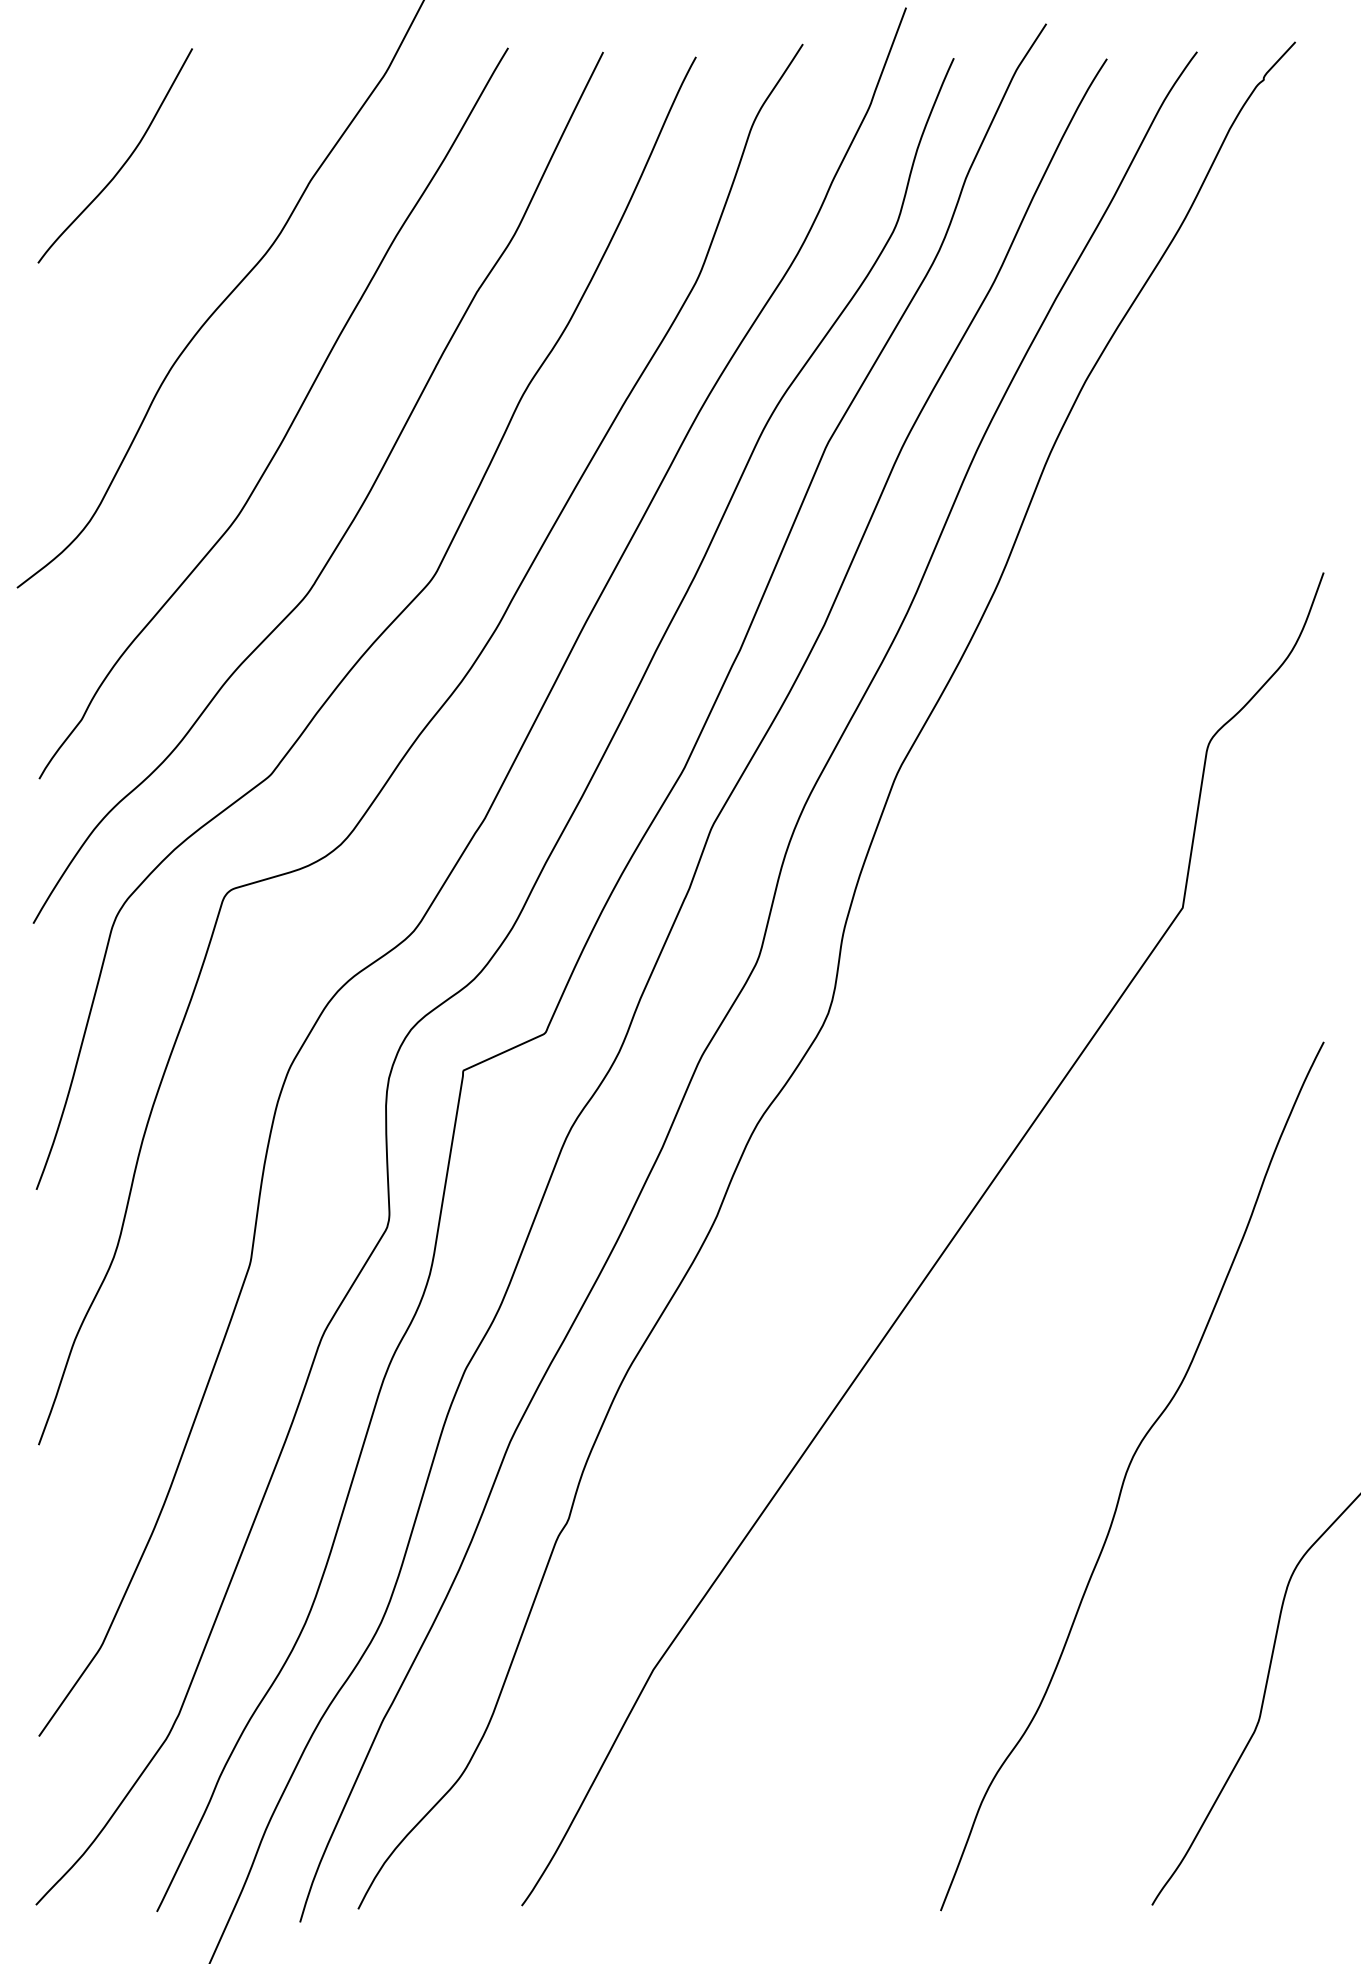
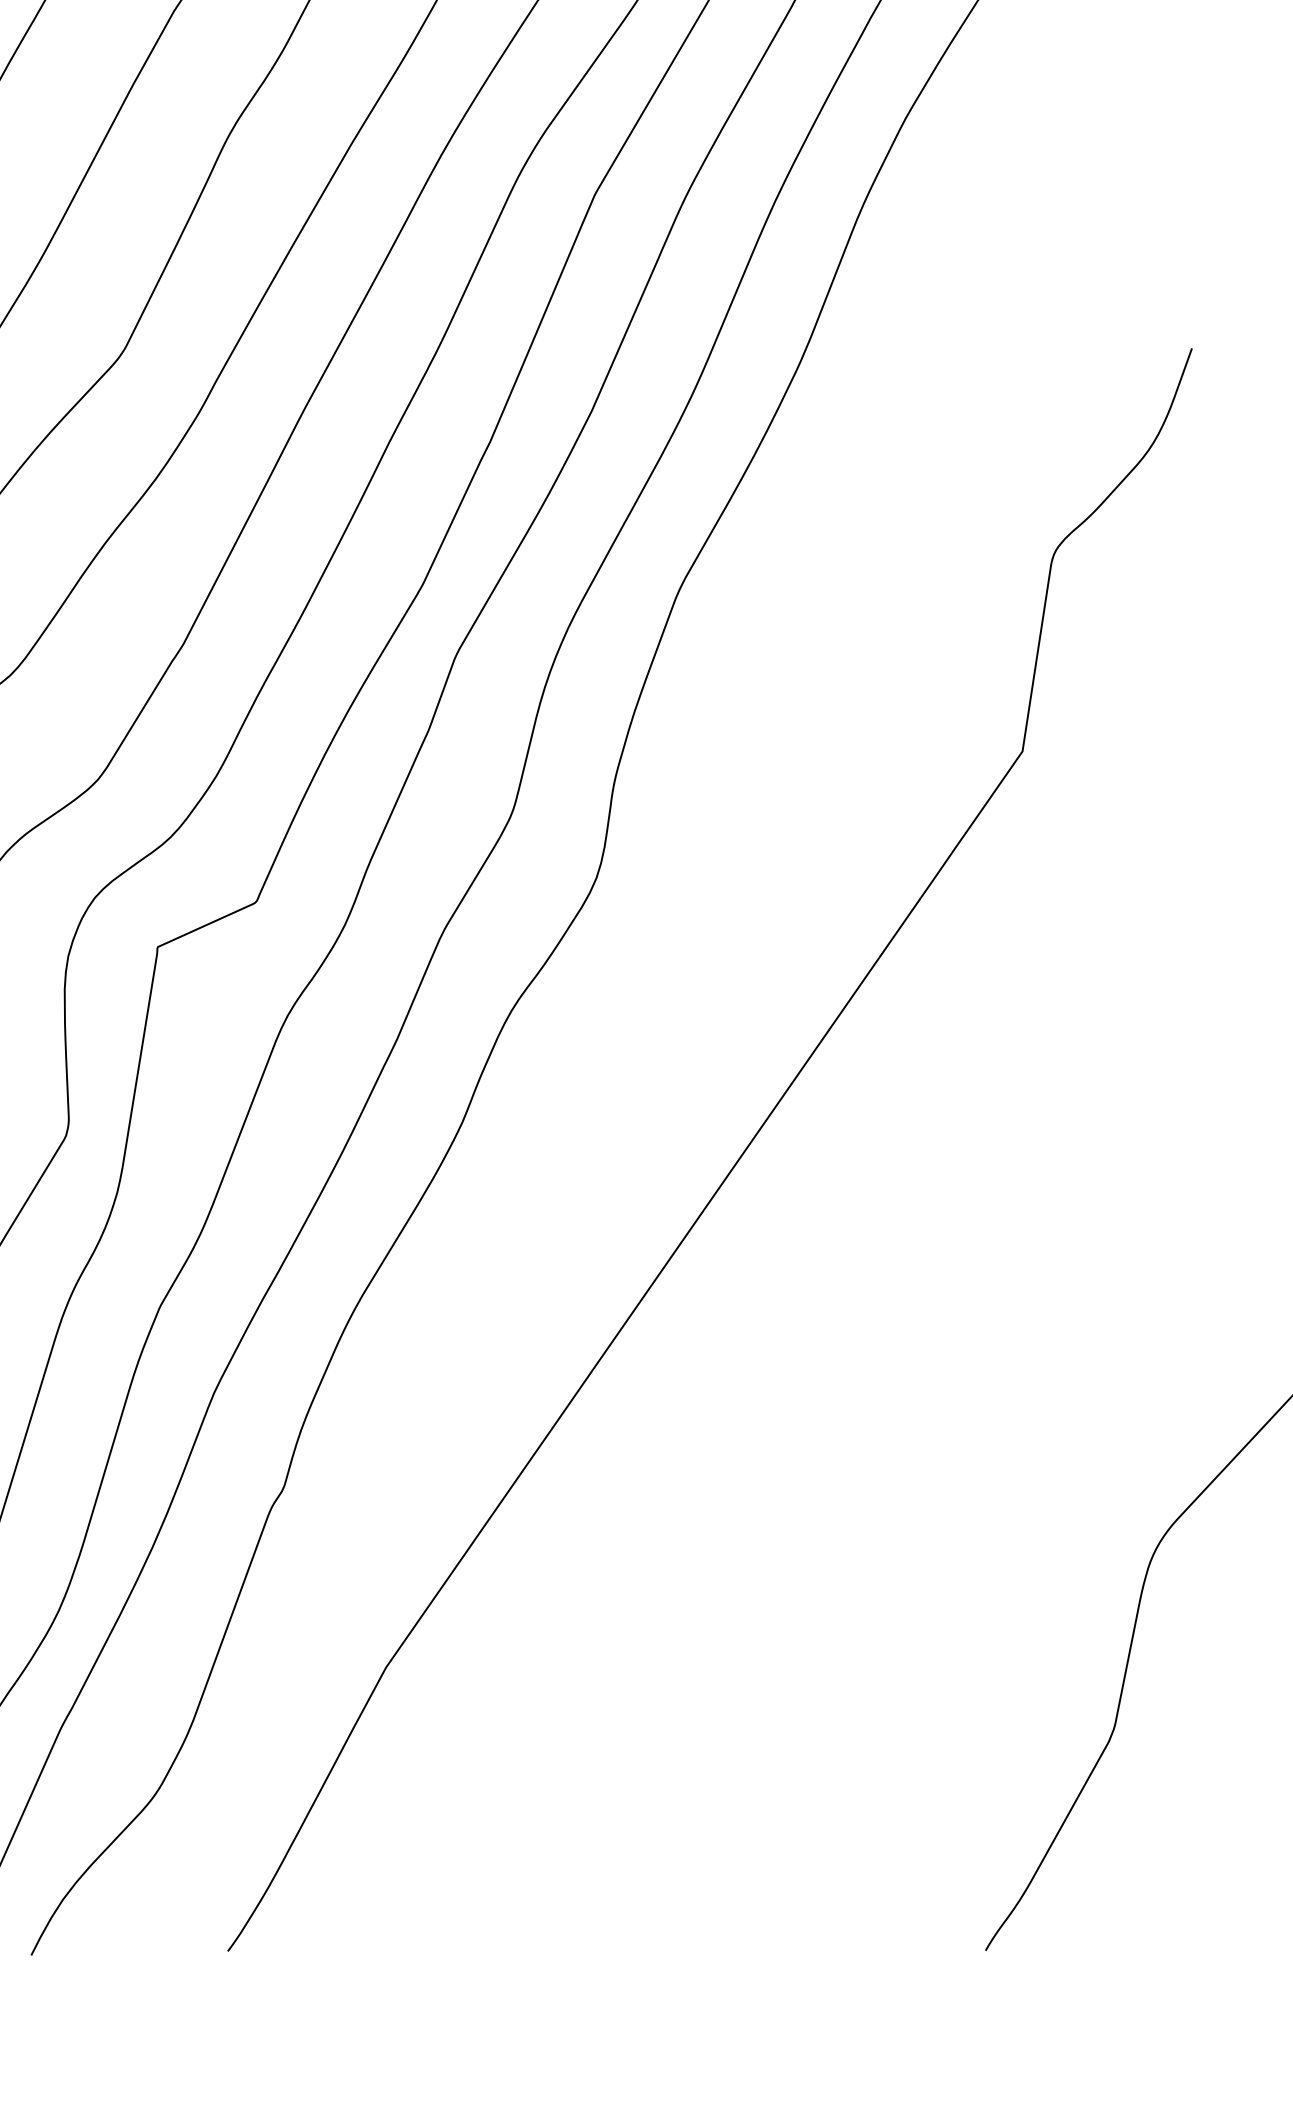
curve: (1127, 1473) -> (956, 1431), removed

